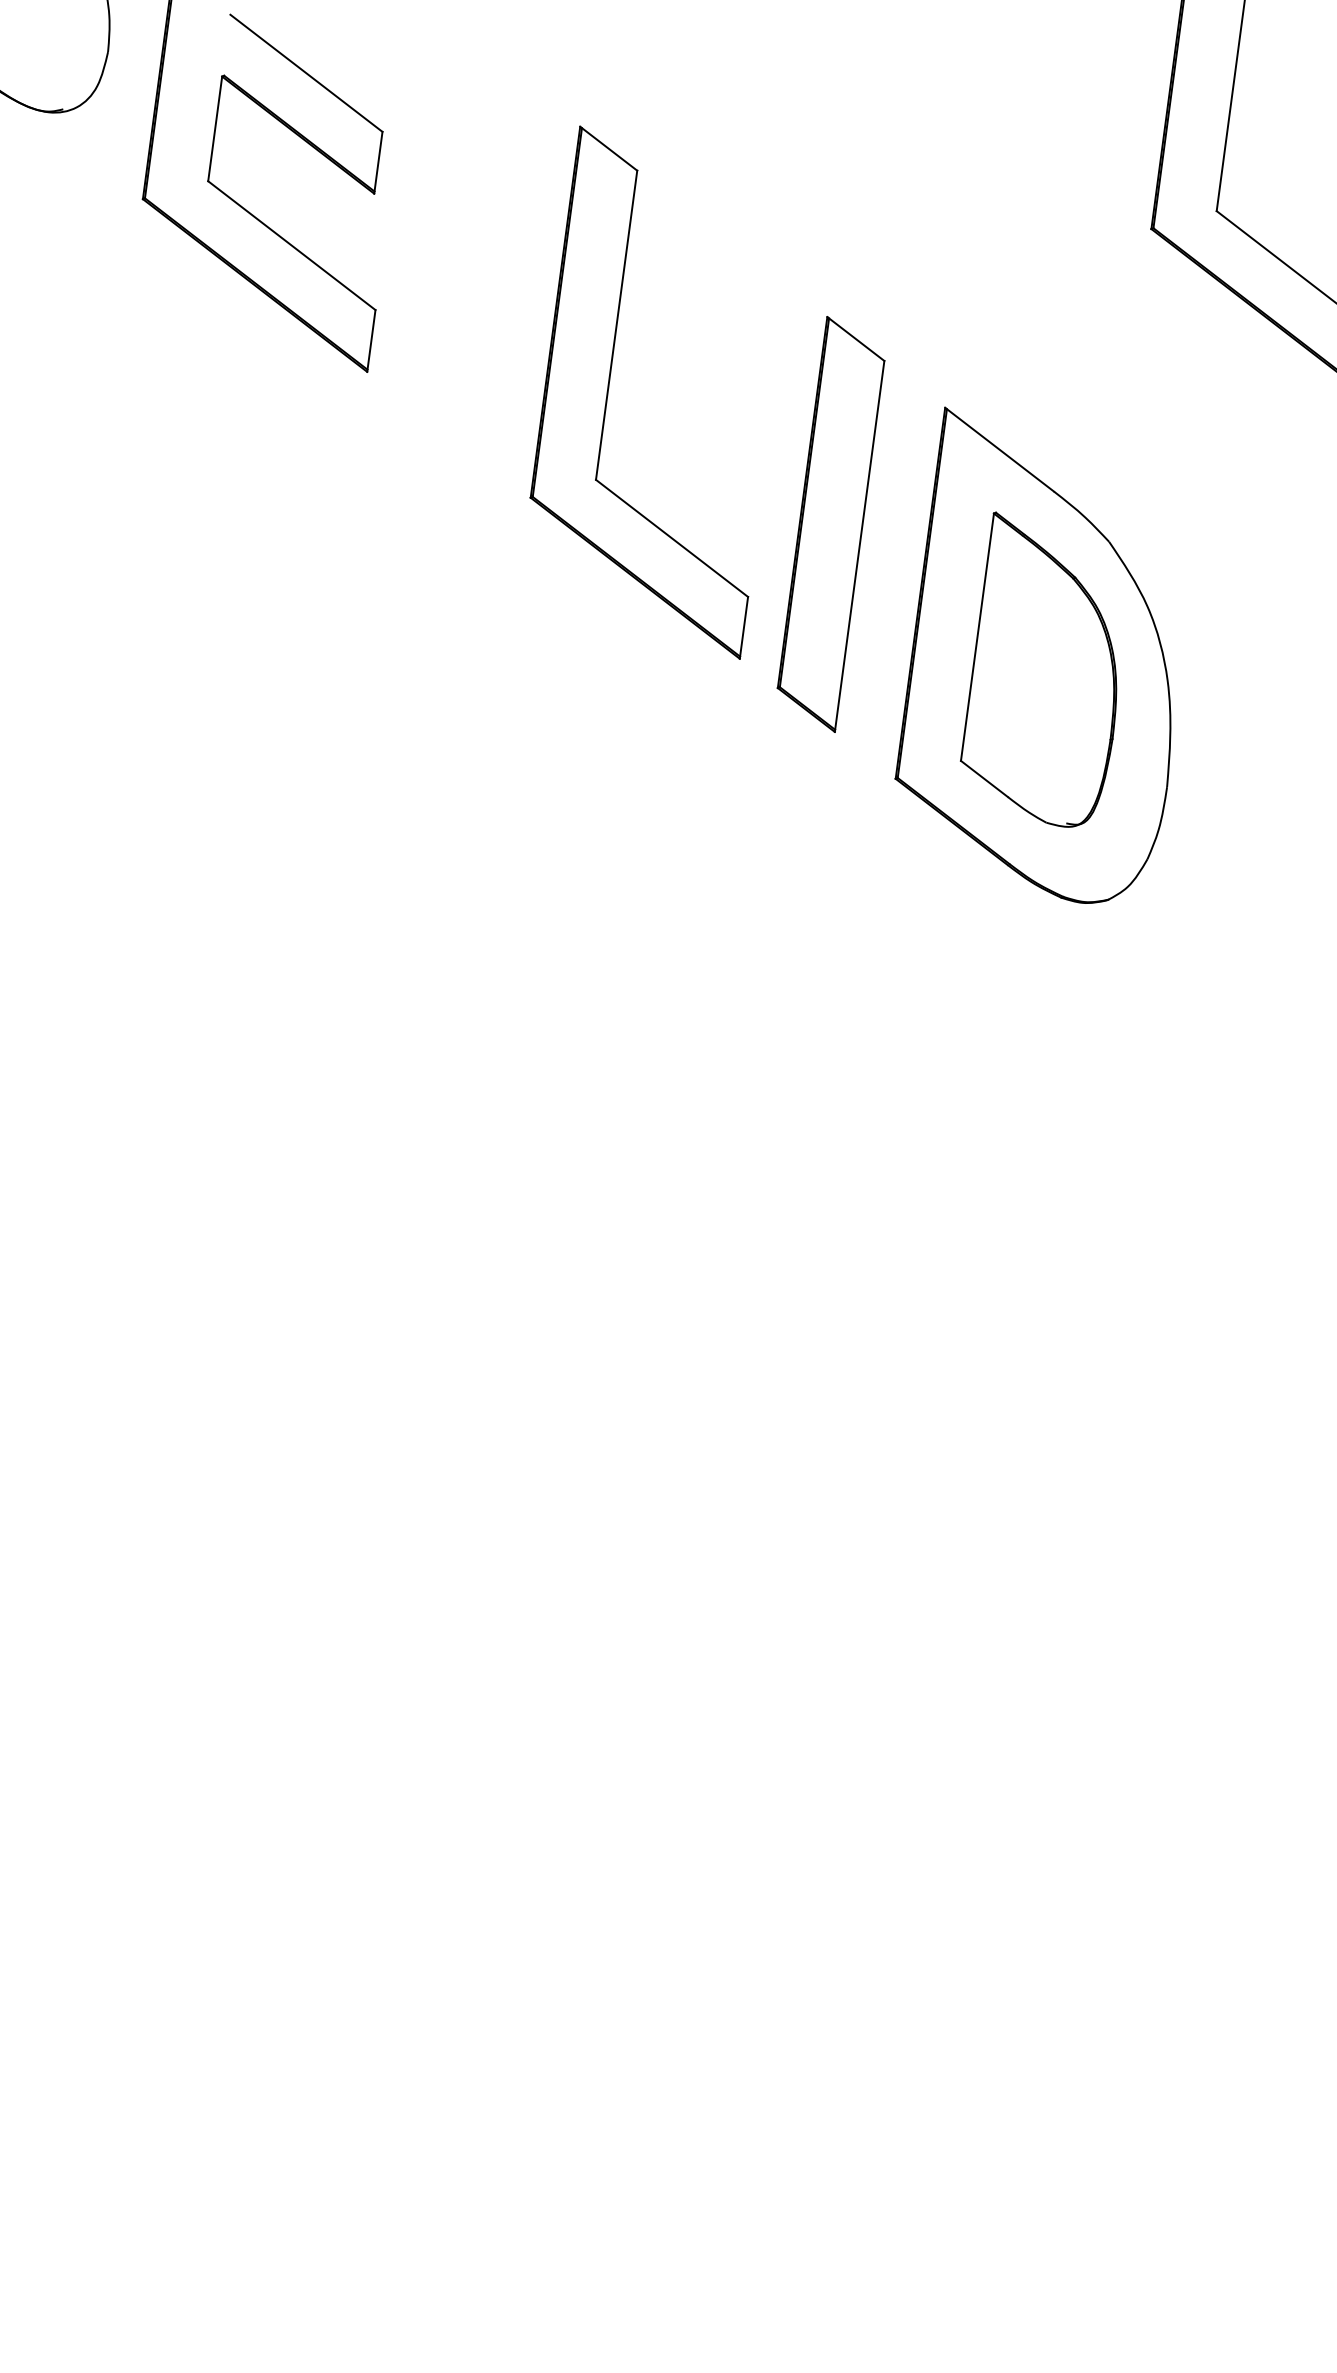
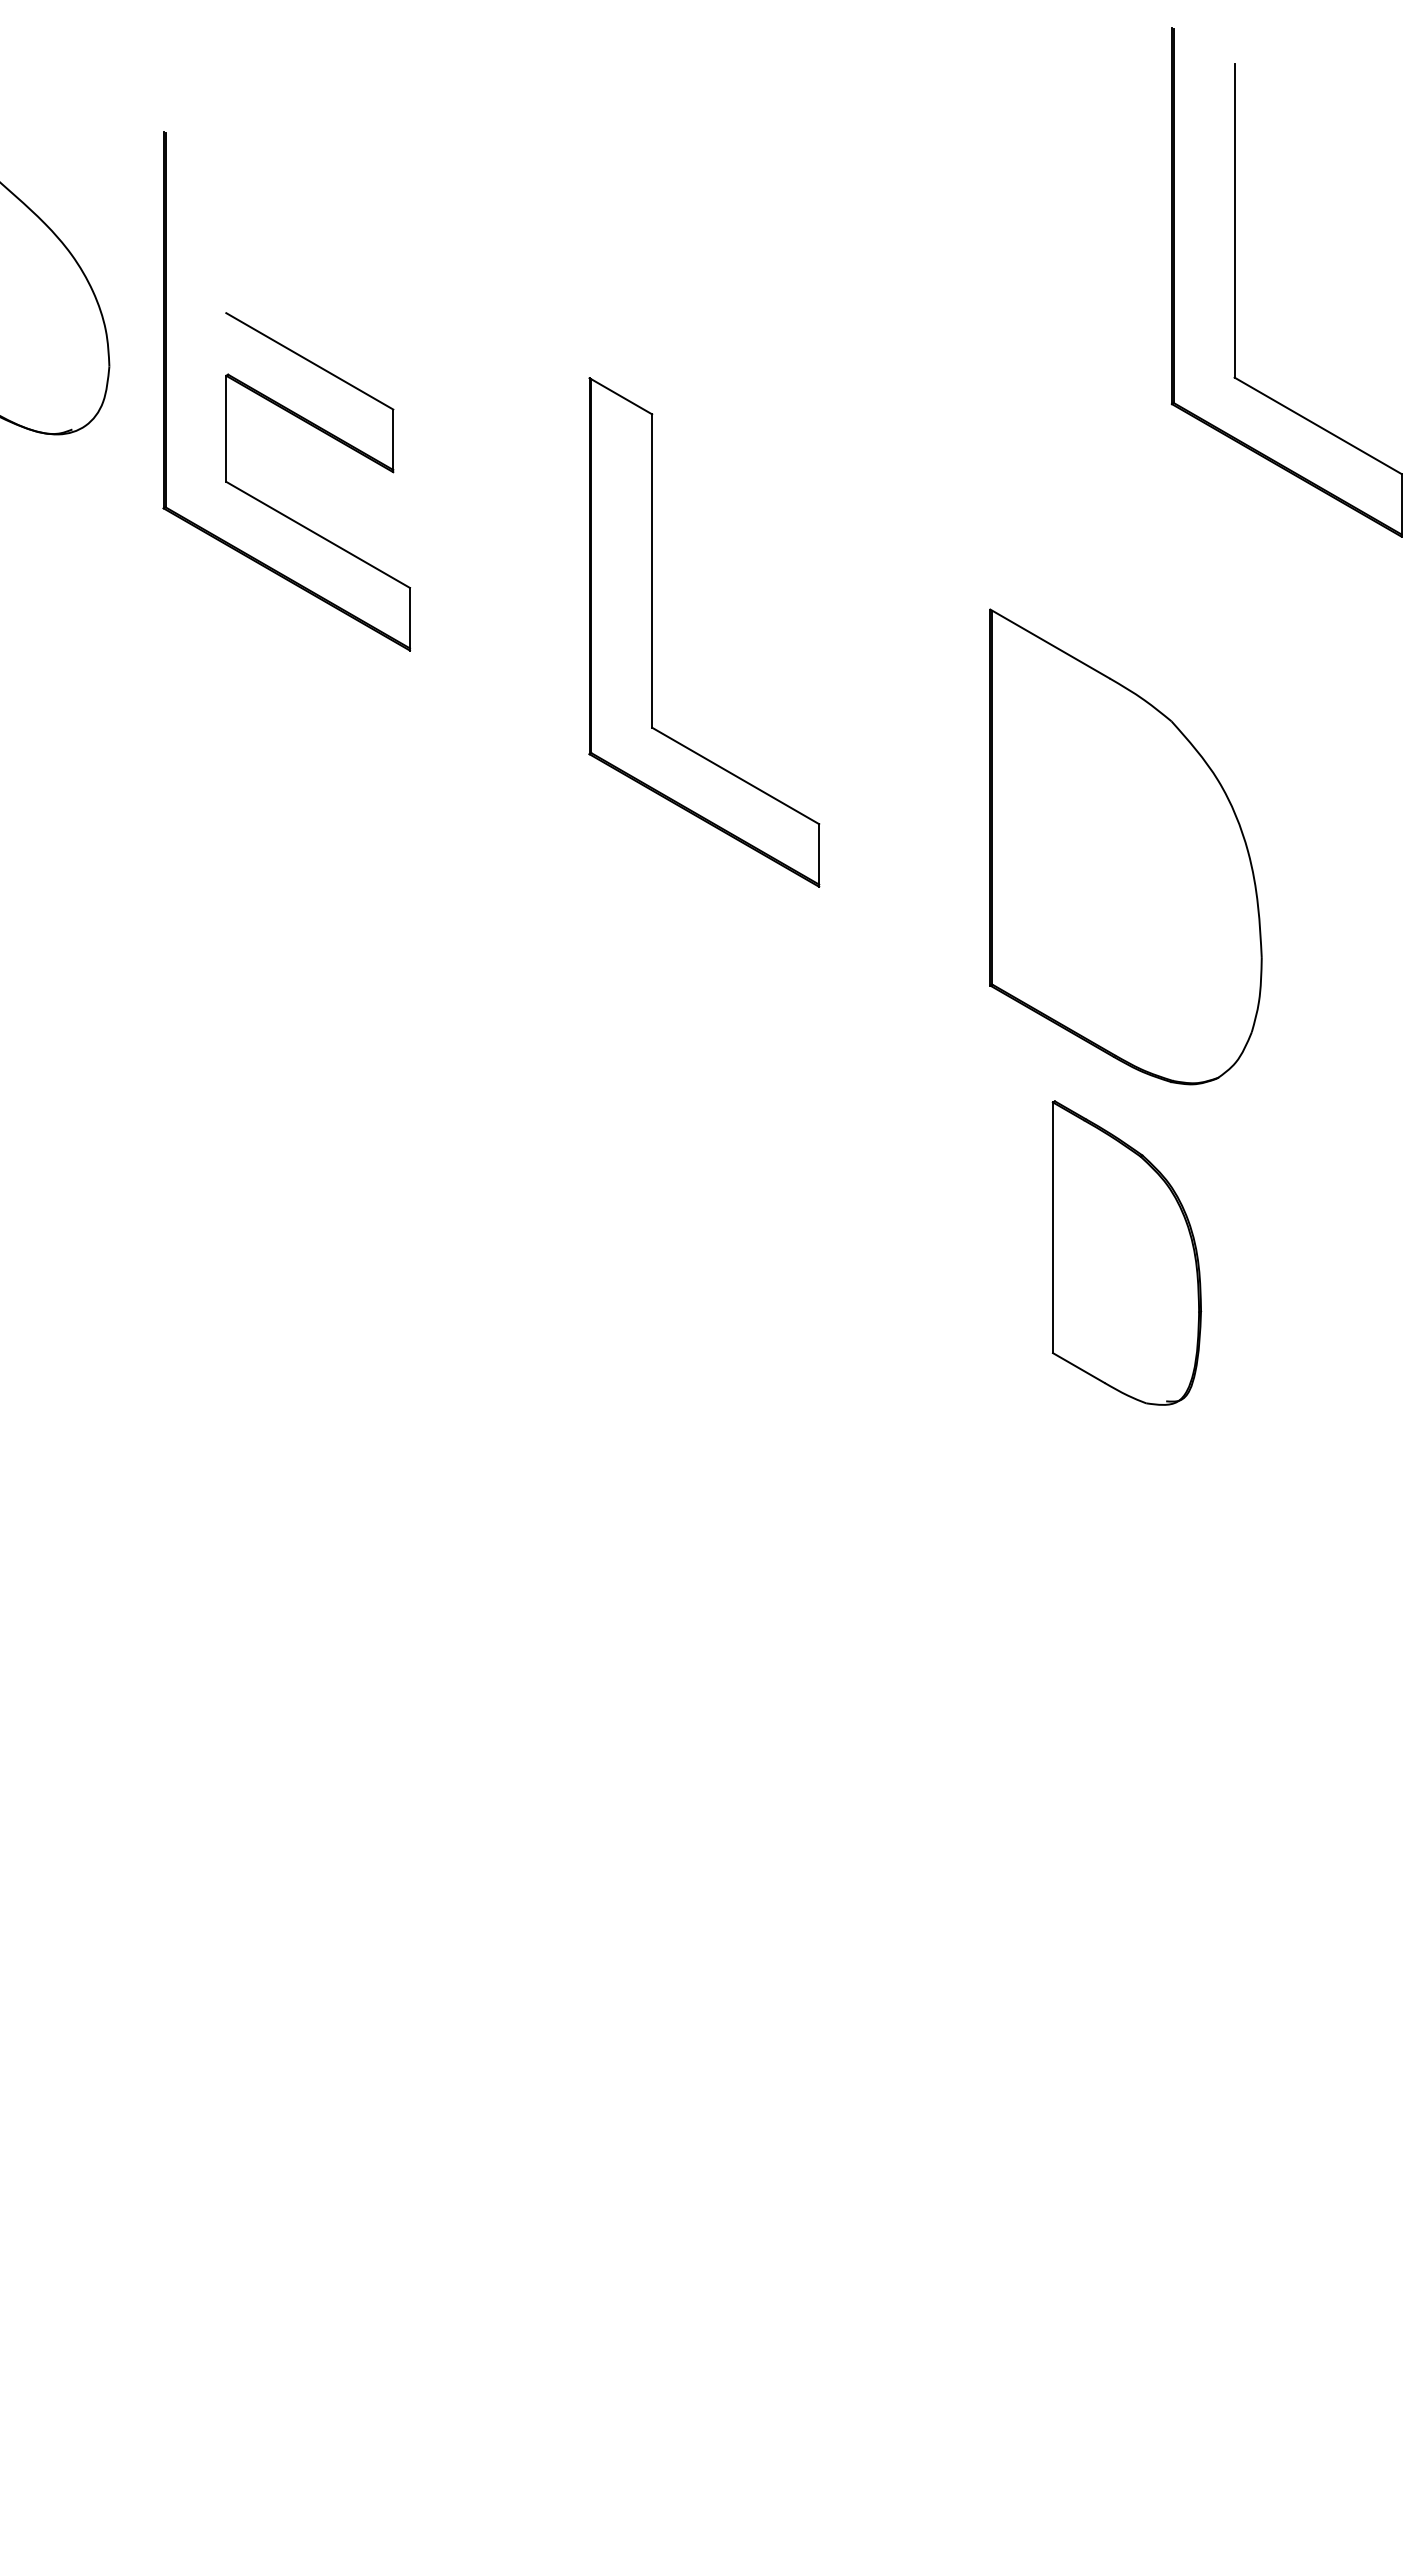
part: (830, 523) -> (891, 740), removed
part: (1046, 671) -> (1126, 1252), moved

